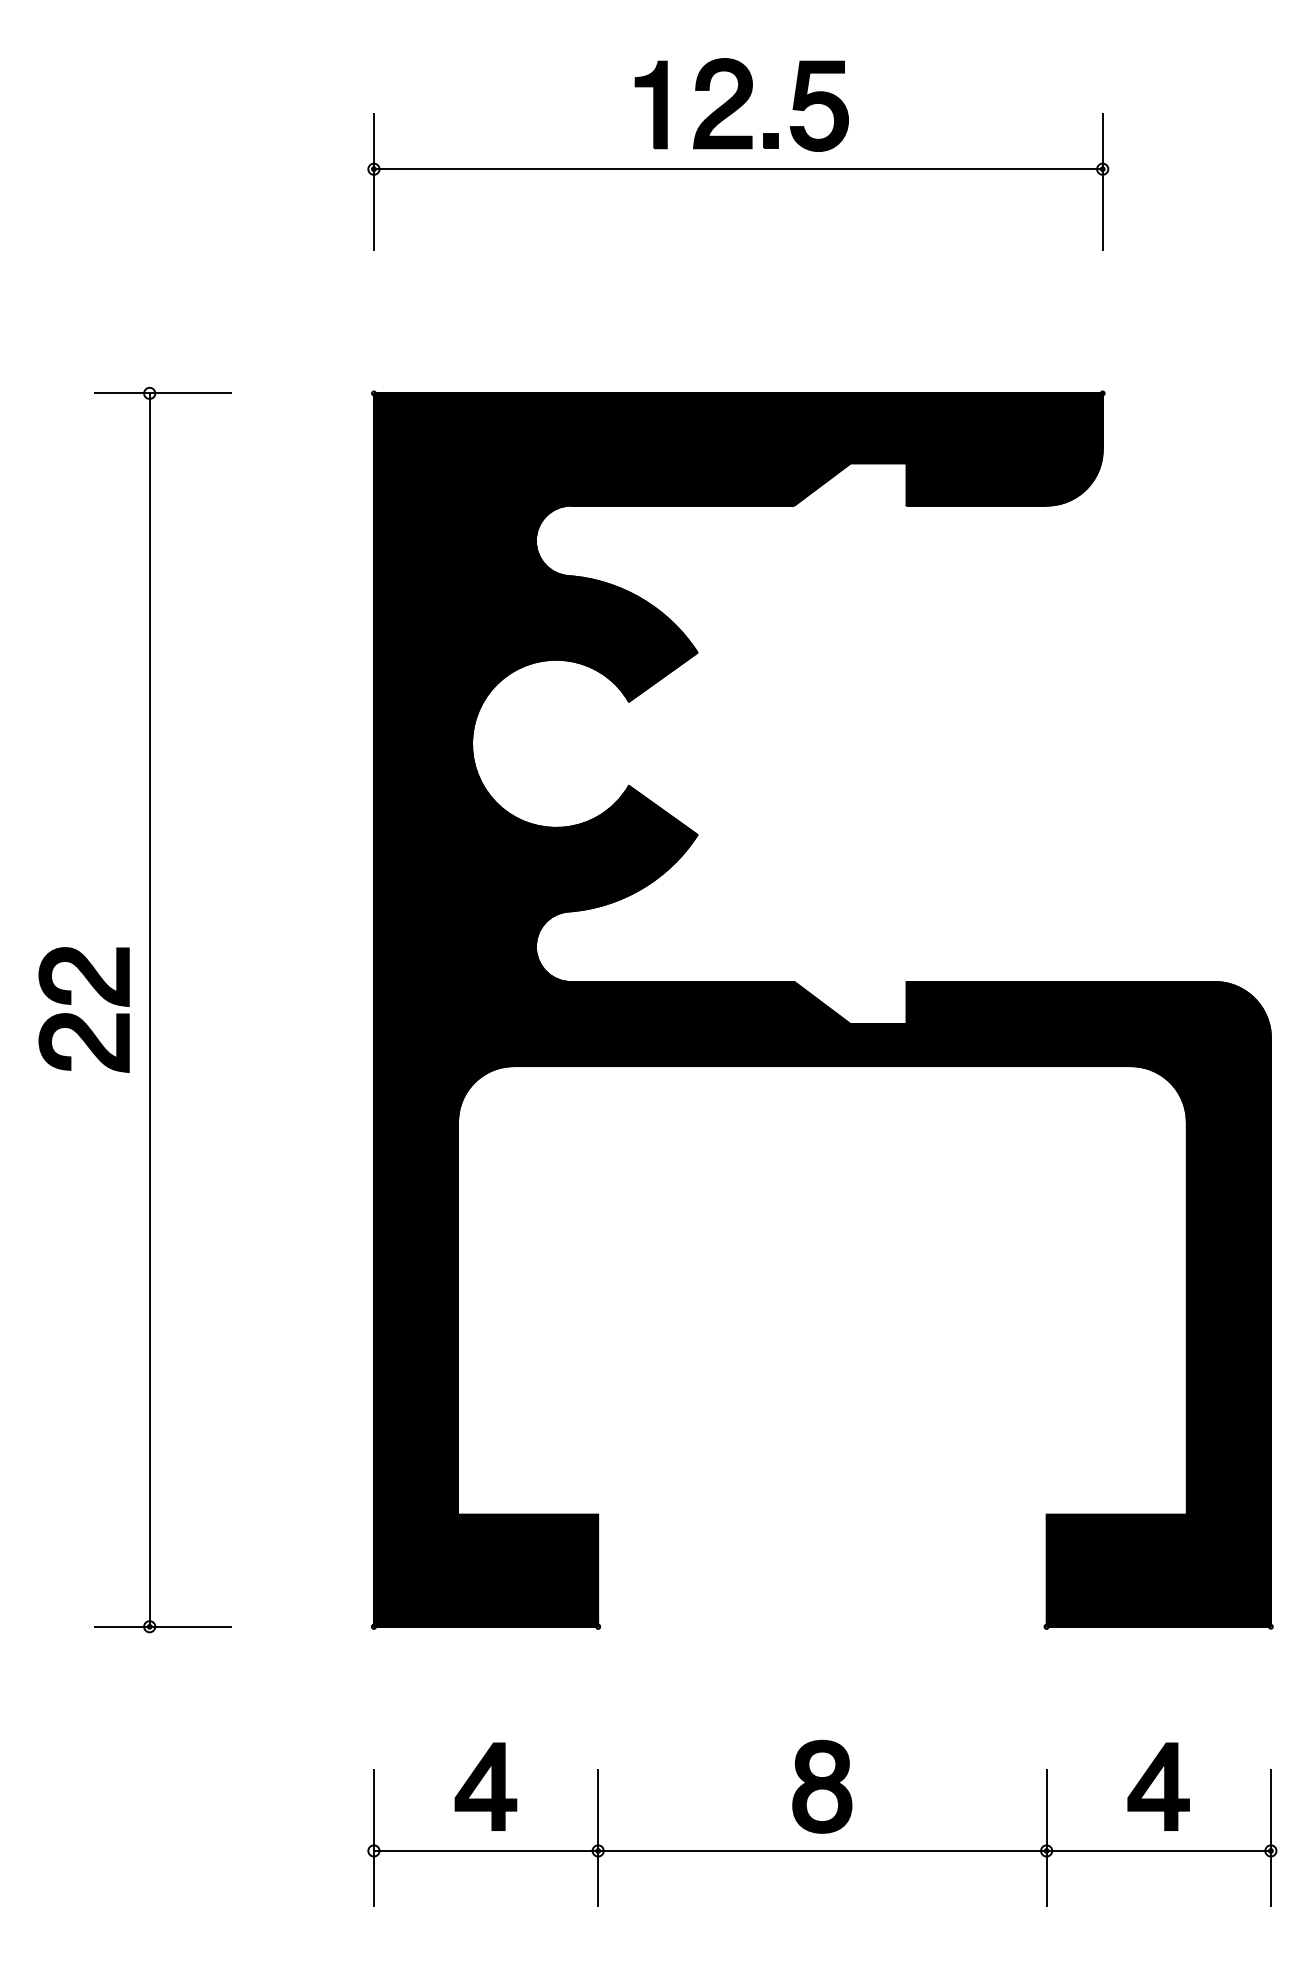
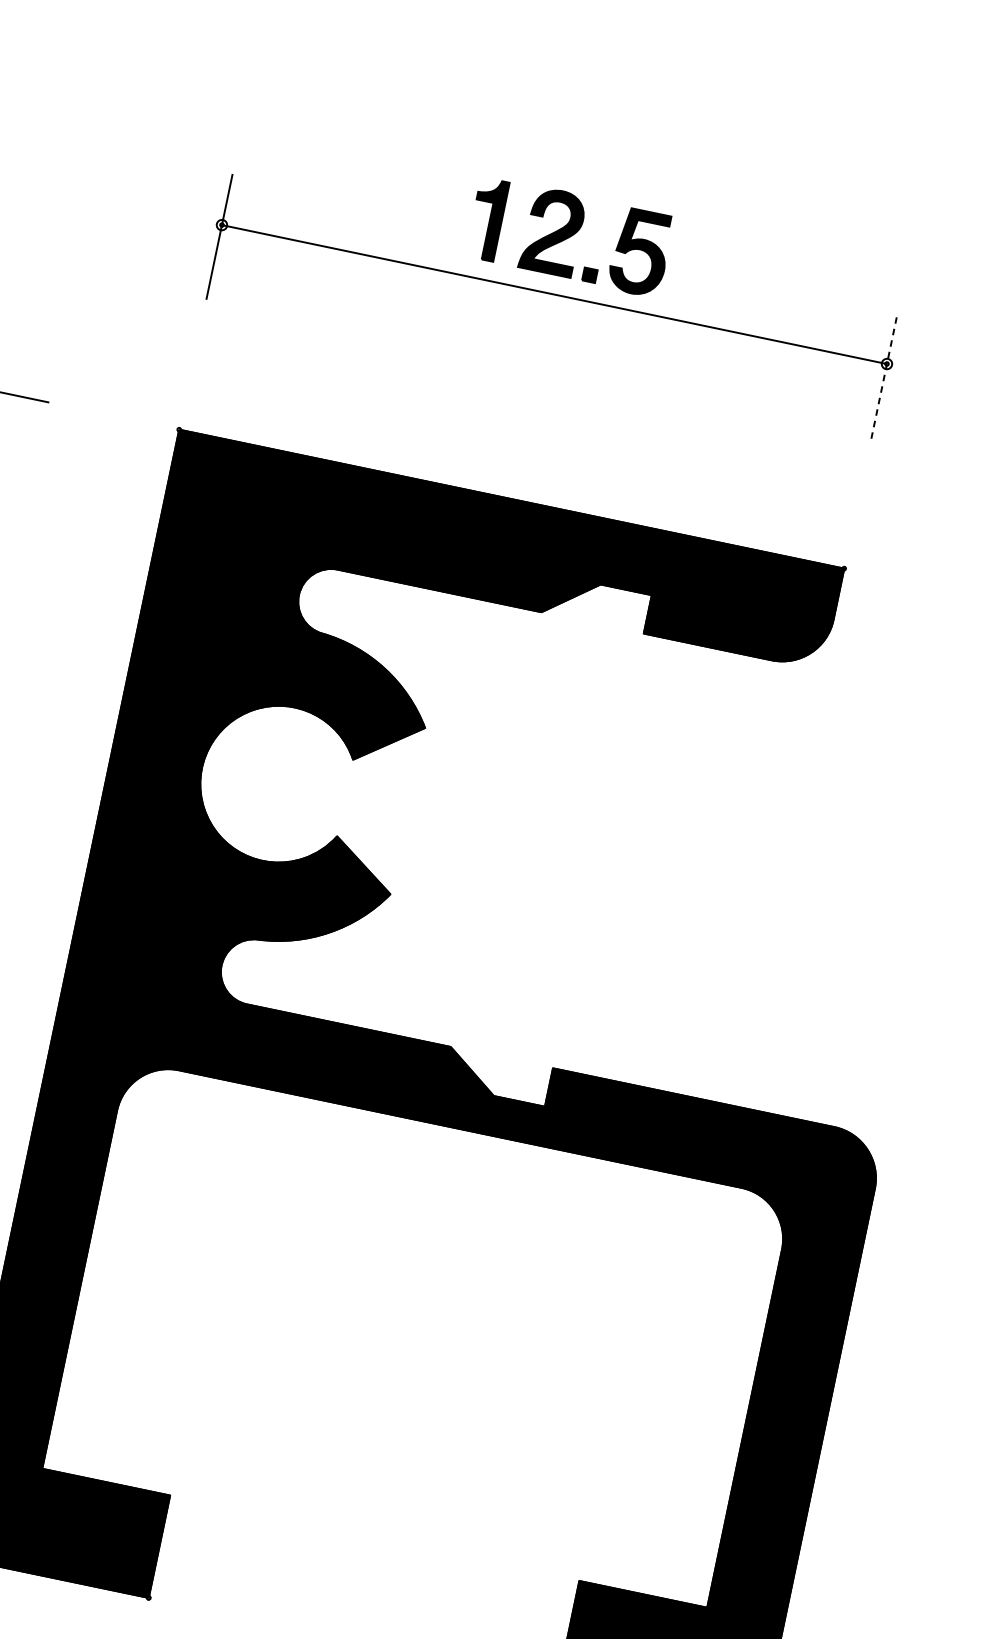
line: (1102, 182) -> (884, 376), solid -> dashed

